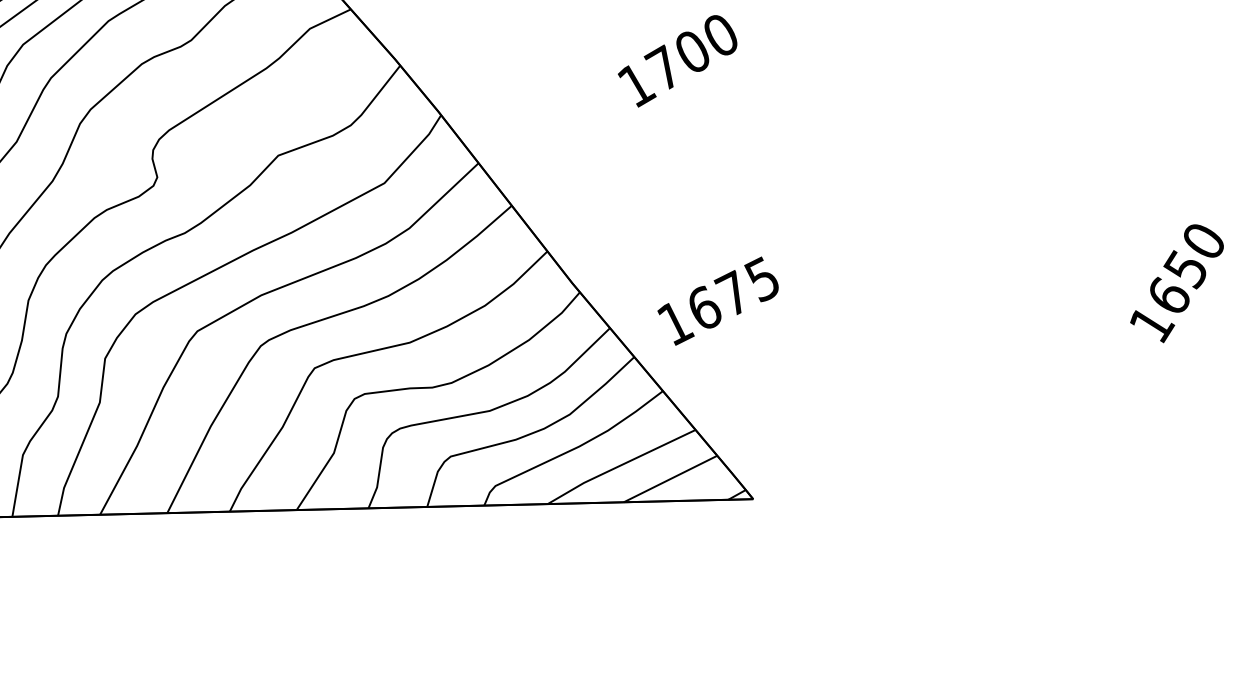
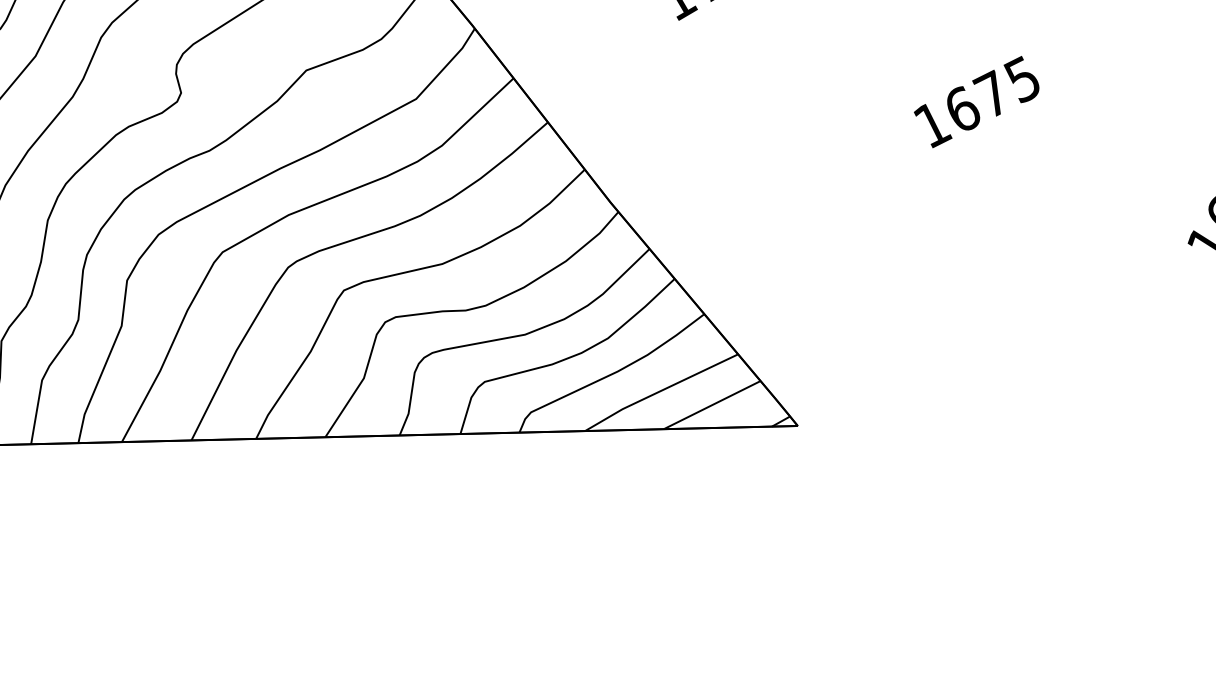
text: (717, 300) -> (976, 101), moved

